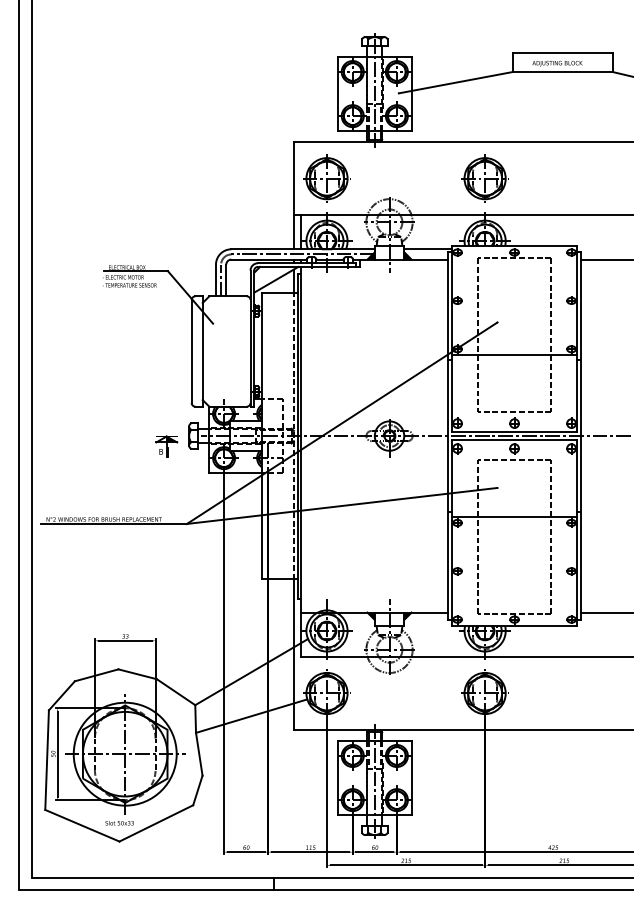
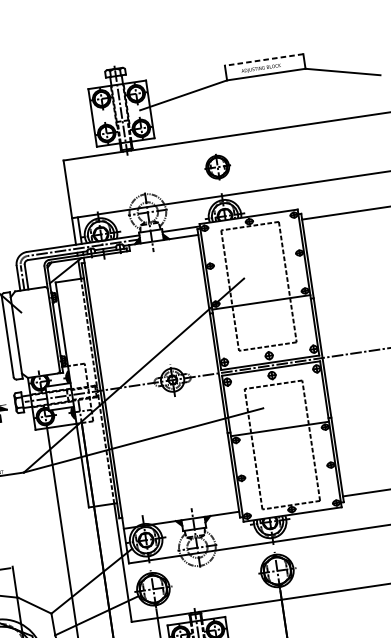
line: (562, 53) -> (263, 60), solid -> dashed
part: (326, 178) -> (93, 185), removed
part: (484, 178) -> (217, 167), size x0.7

